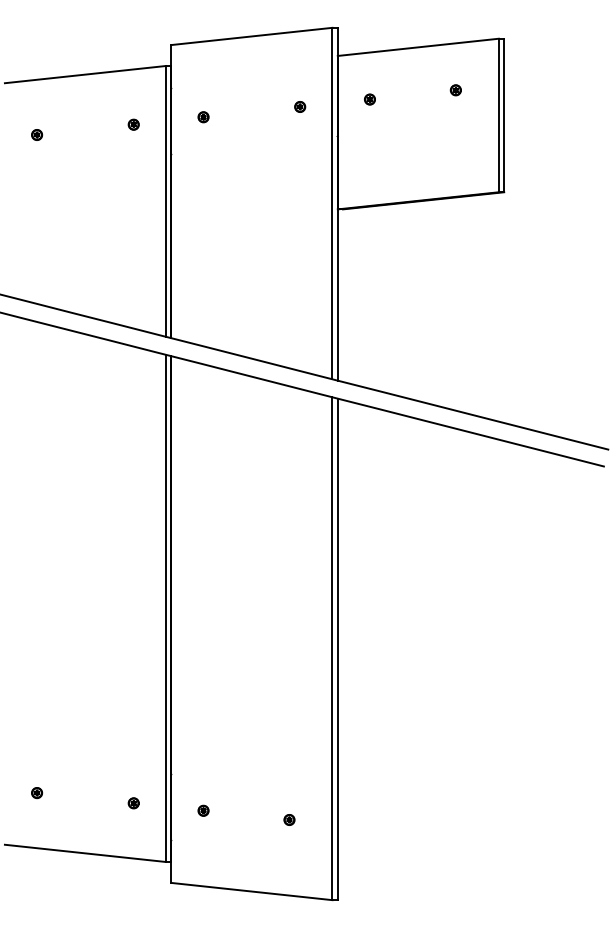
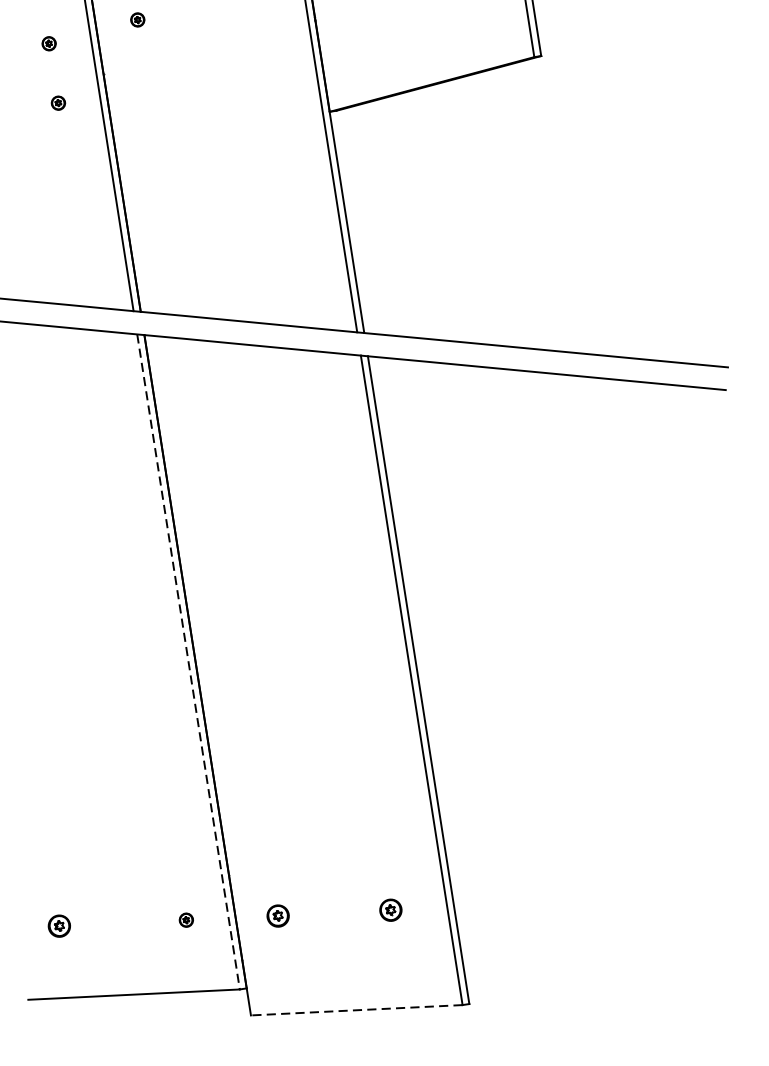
part: (133, 170) -> (58, 102), added
line: (165, 608) -> (187, 662), solid -> dashed
part: (36, 793) -> (58, 927), size x1.6
part: (203, 810) -> (277, 915), size x1.6
part: (289, 819) -> (390, 909), size x1.6
line: (251, 891) -> (356, 1010), solid -> dashed

